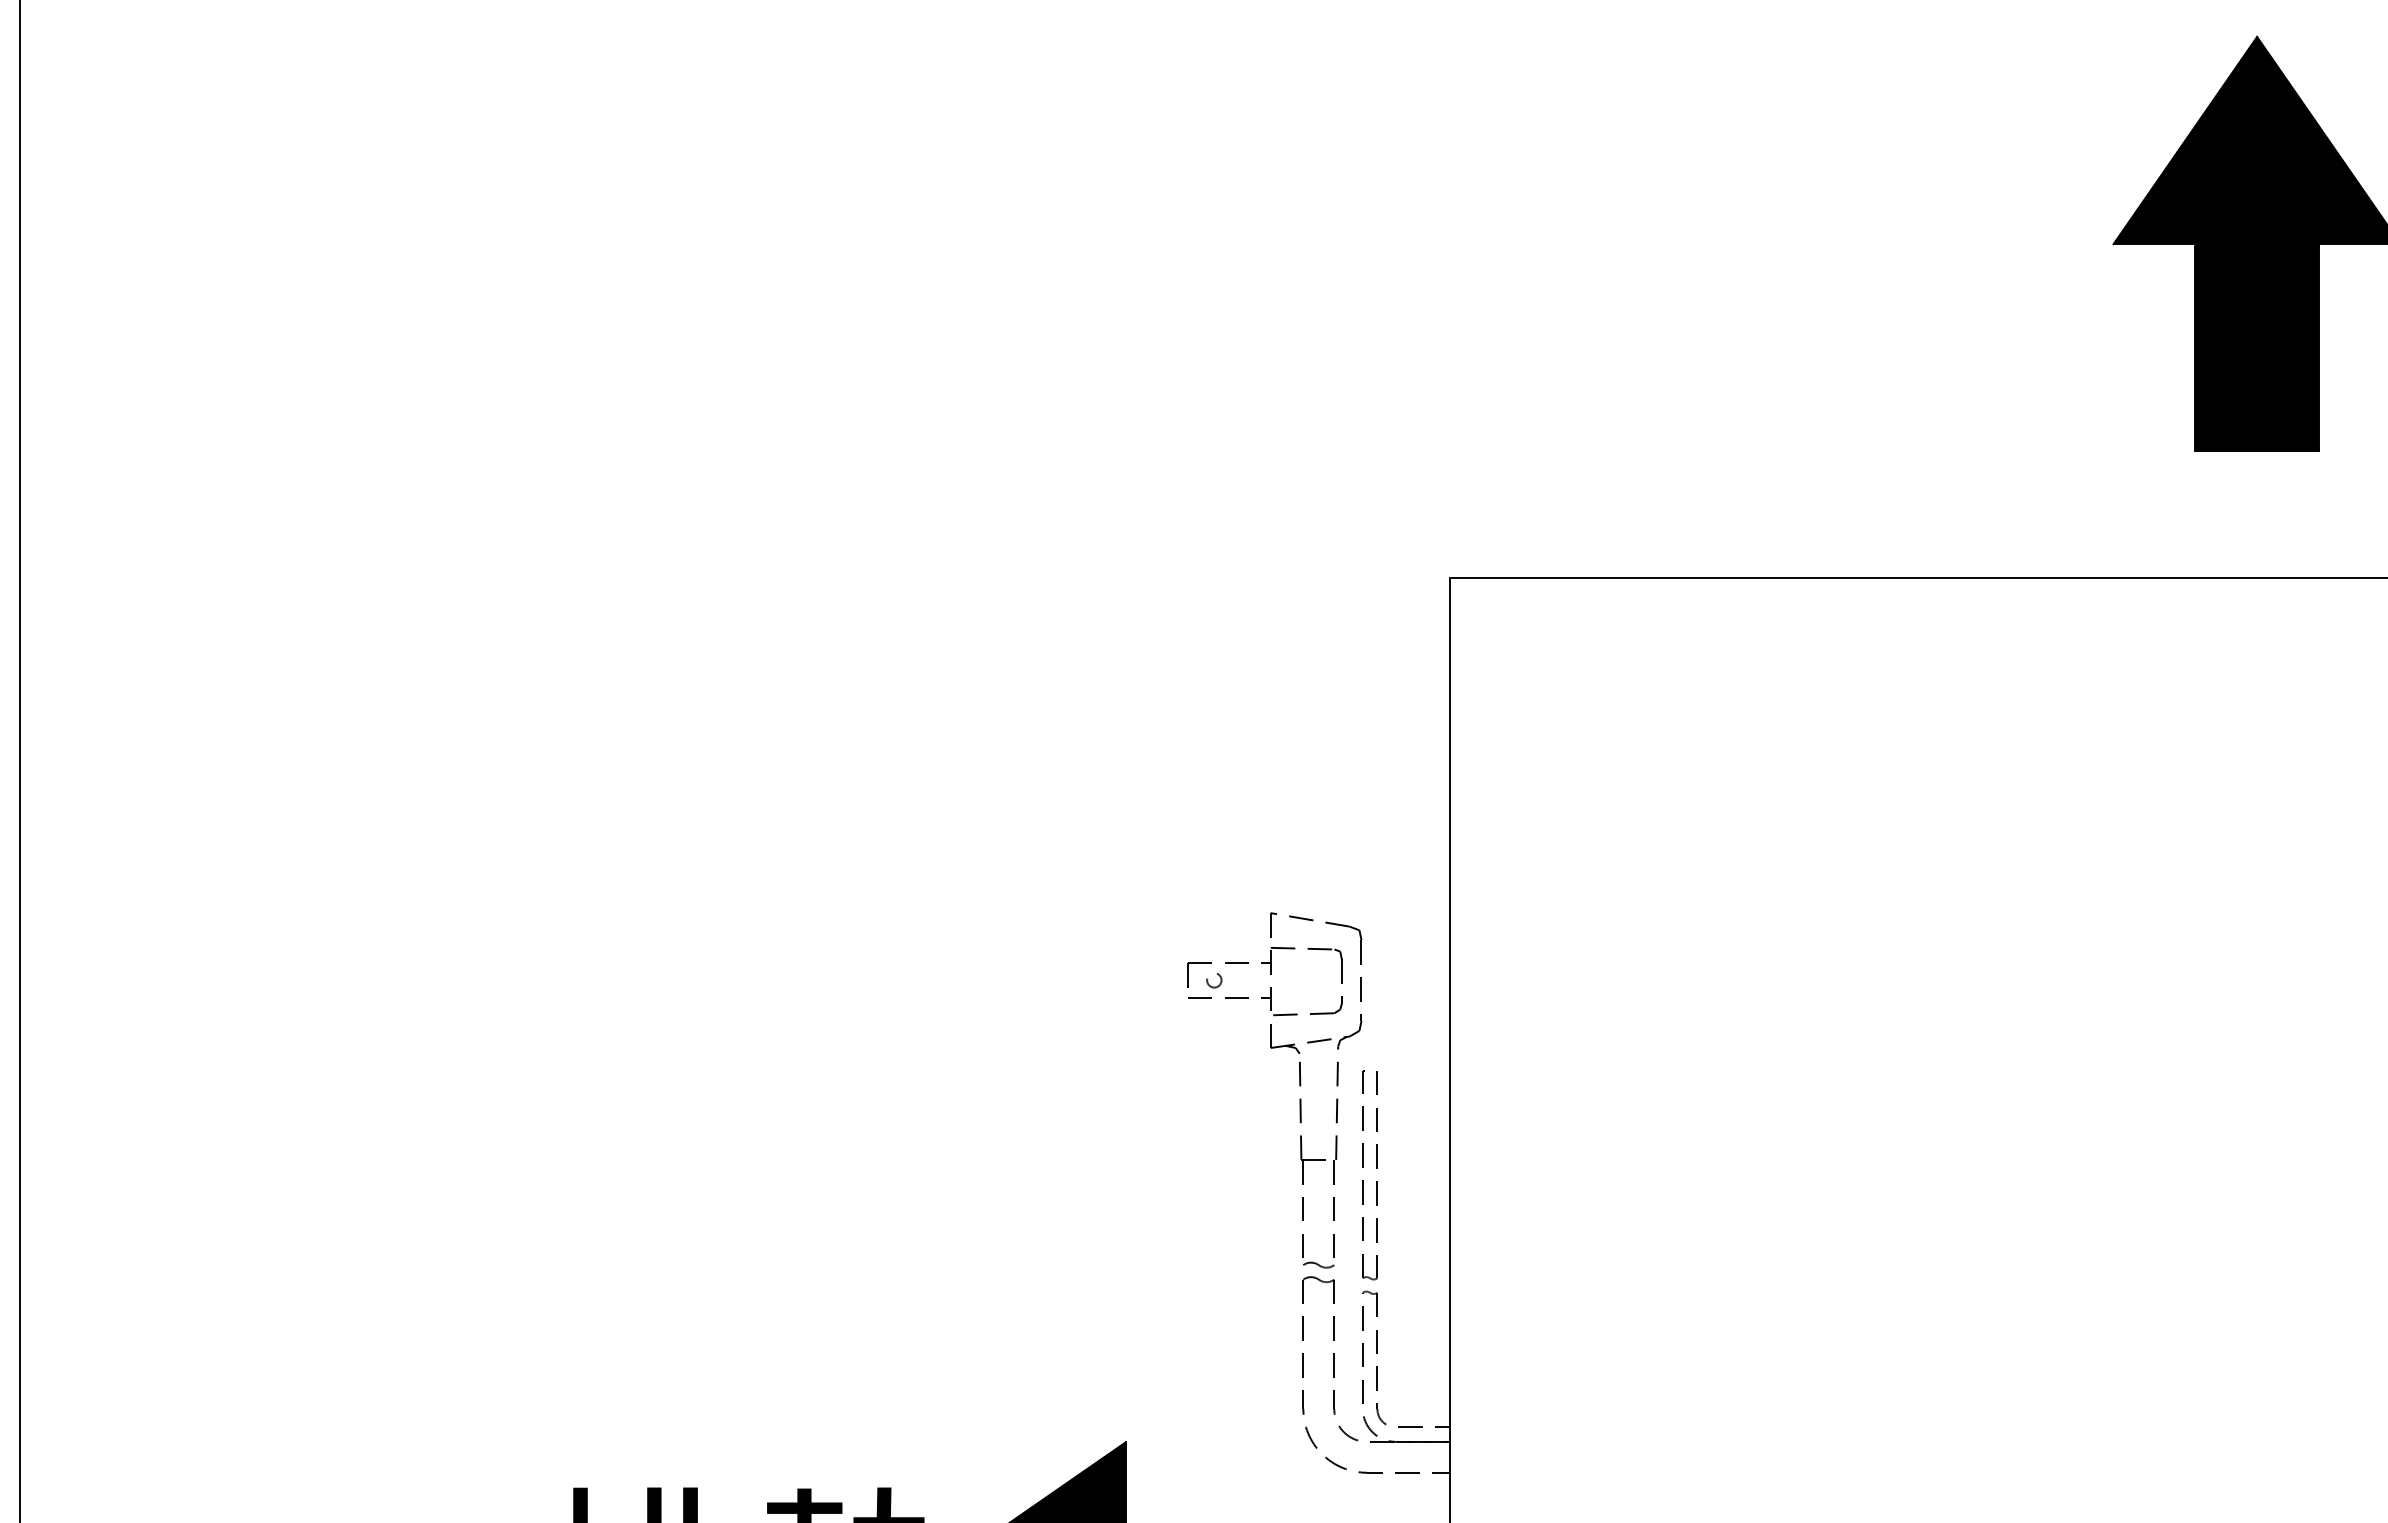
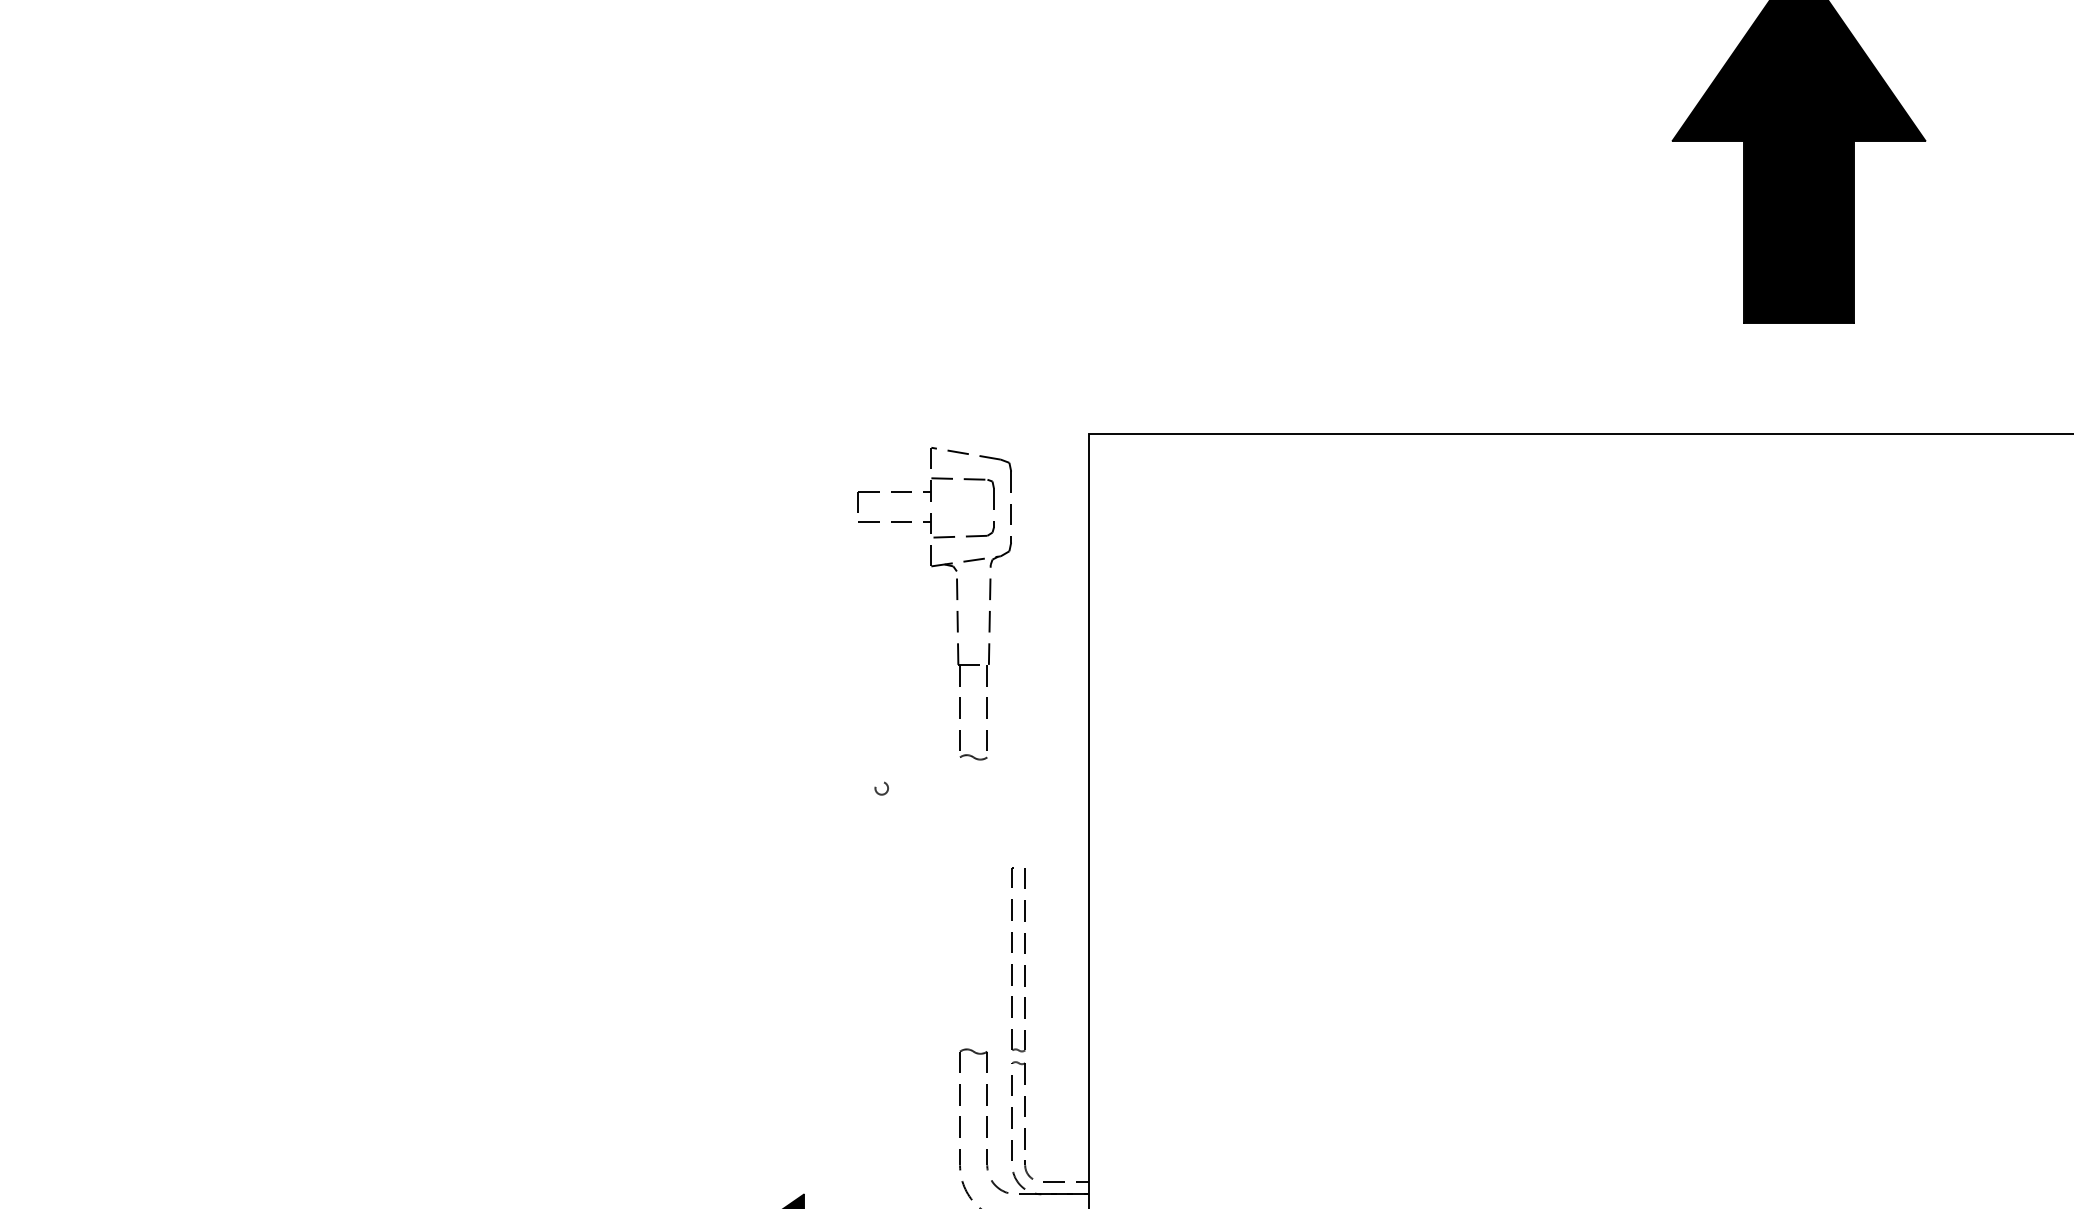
part: (1299, 1086) -> (956, 600), moved

